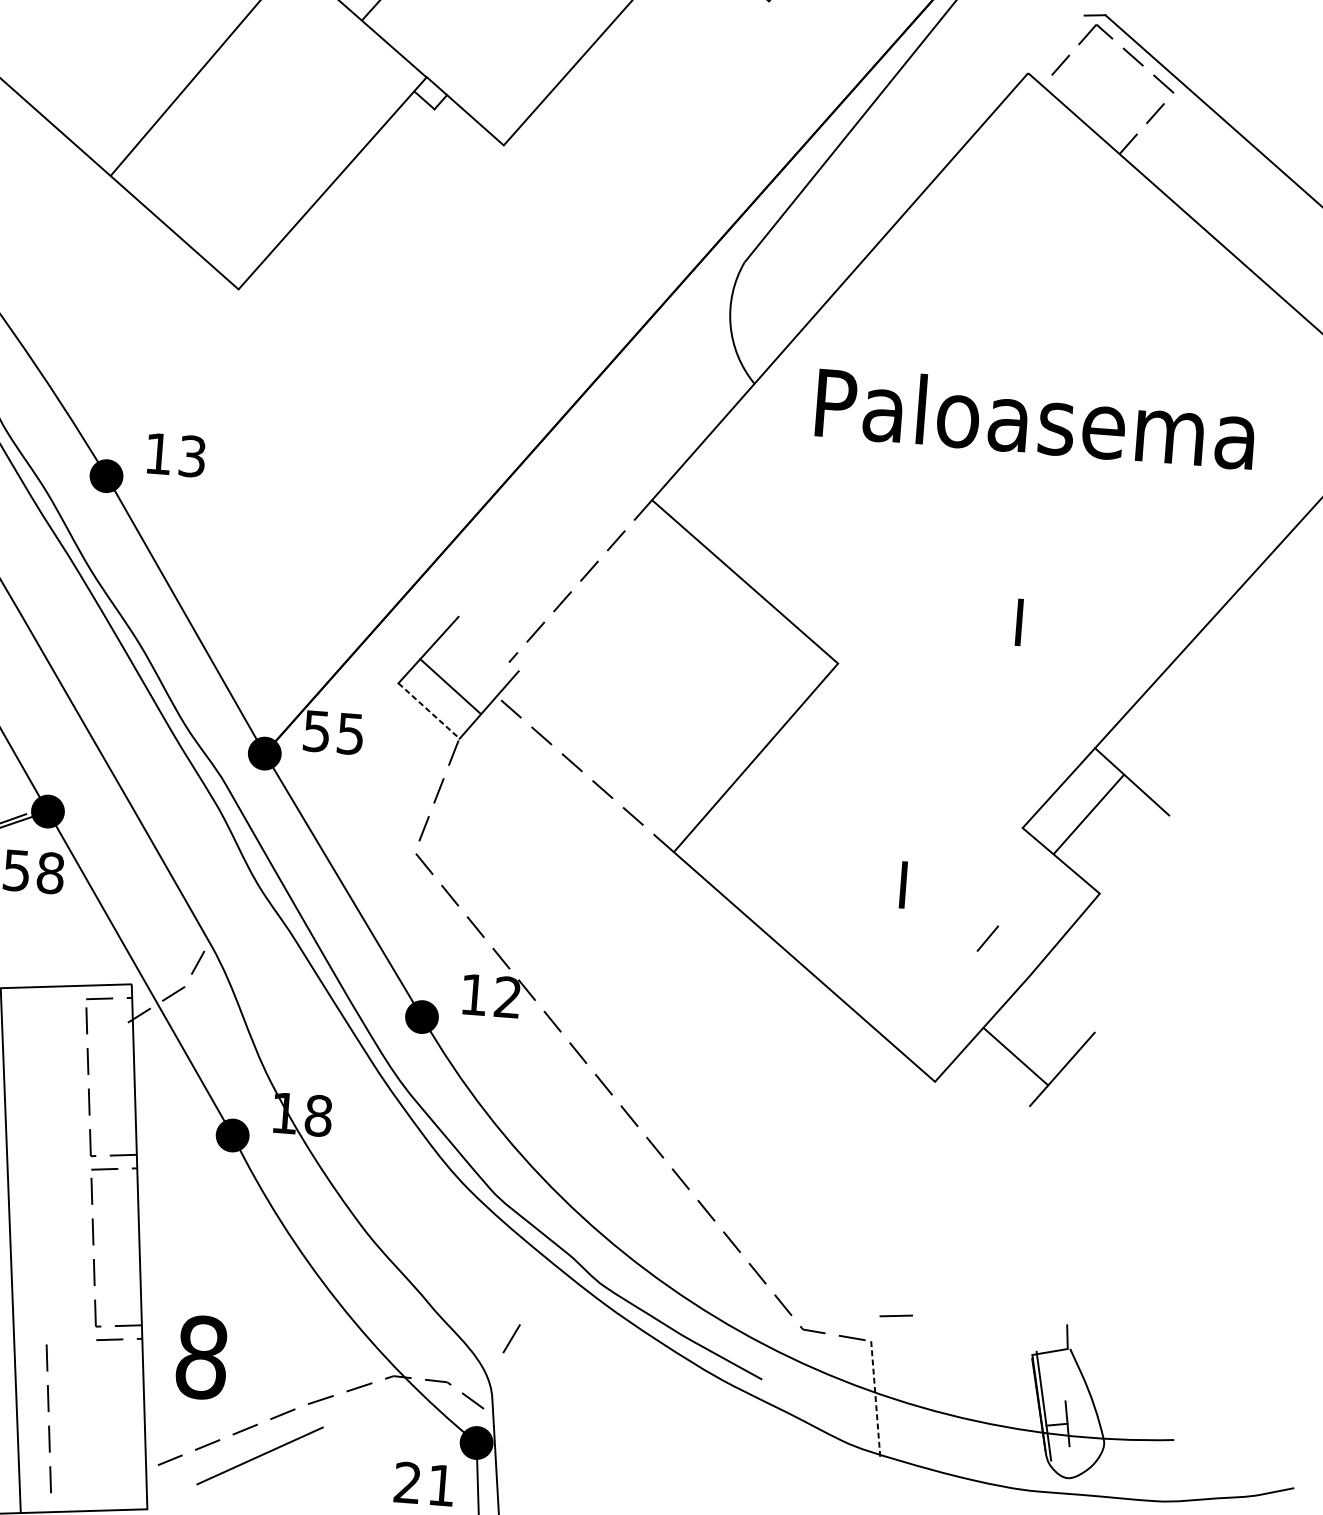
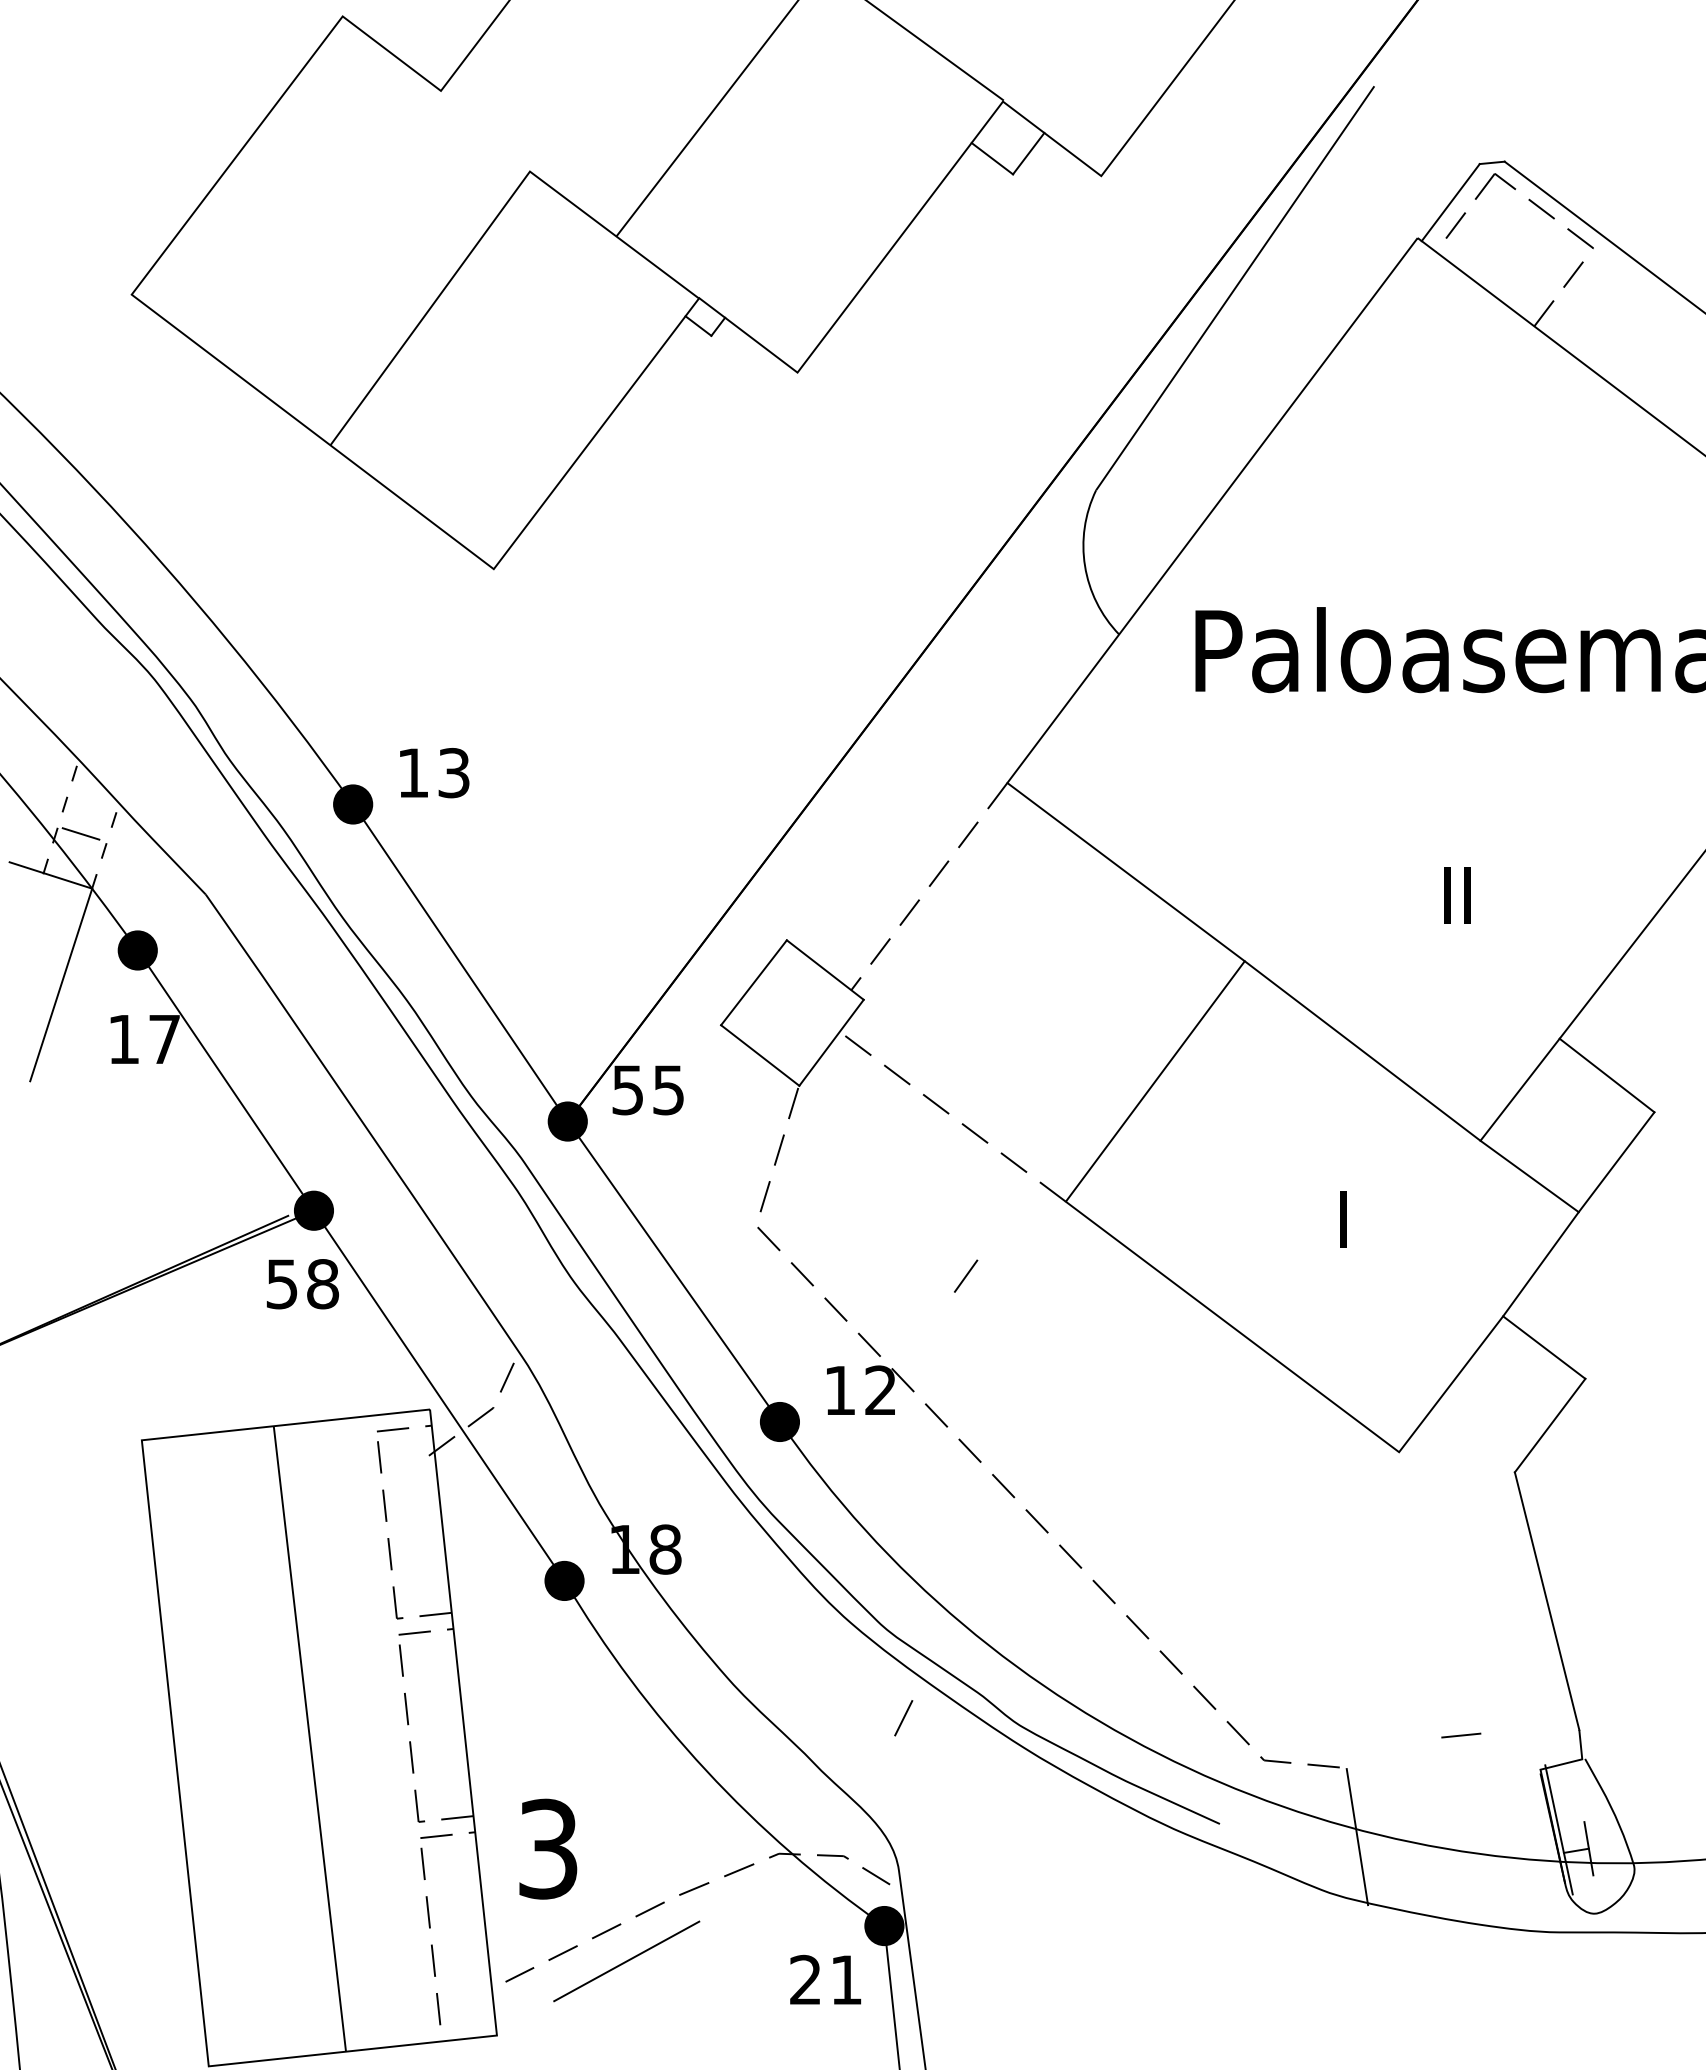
line: (1057, 45) -> (1450, 202), added
text: (1019, 622) -> (1457, 895), I -> II
line: (449, 685) -> (824, 969), moved
line: (429, 711) -> (760, 1055), dashed -> solid
line: (930, 745) -> (1362, 1050), added
line: (1088, 814) -> (1616, 1162), moved
line: (988, 938) -> (966, 1275), moved
line: (1015, 1056) -> (1544, 1347), moved
line: (1048, 1214) -> (1546, 1600), added
line: (896, 1315) -> (1461, 1735), moved
line: (511, 1338) -> (903, 1718), moved
text: (202, 1357) -> (548, 1848), 8 -> 3
line: (875, 1399) -> (1357, 1837), dashed -> solid
line: (49, 1412) -> (430, 1928), moved

